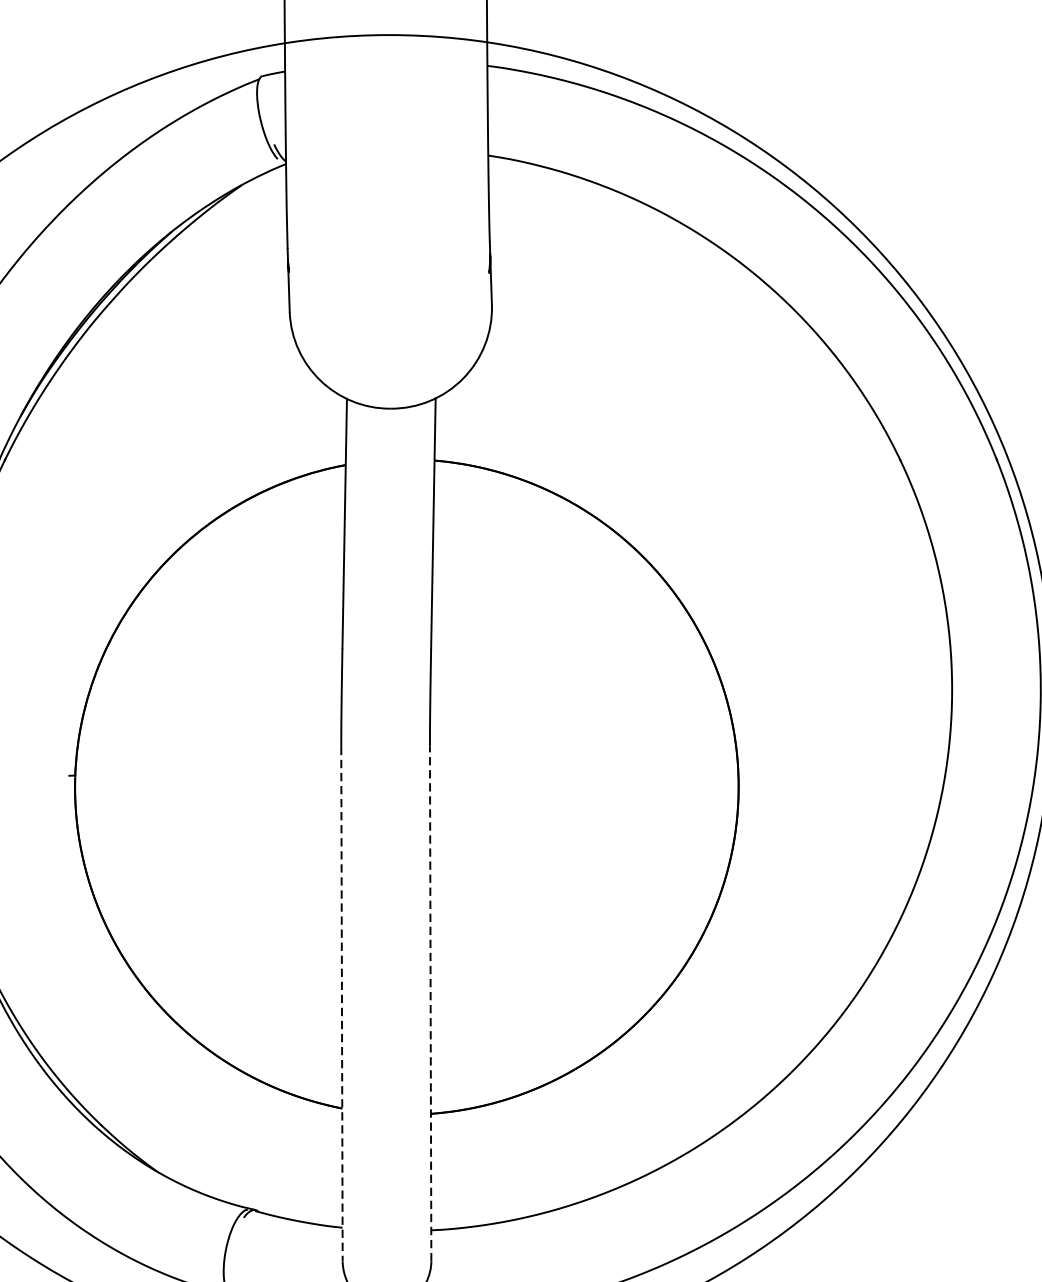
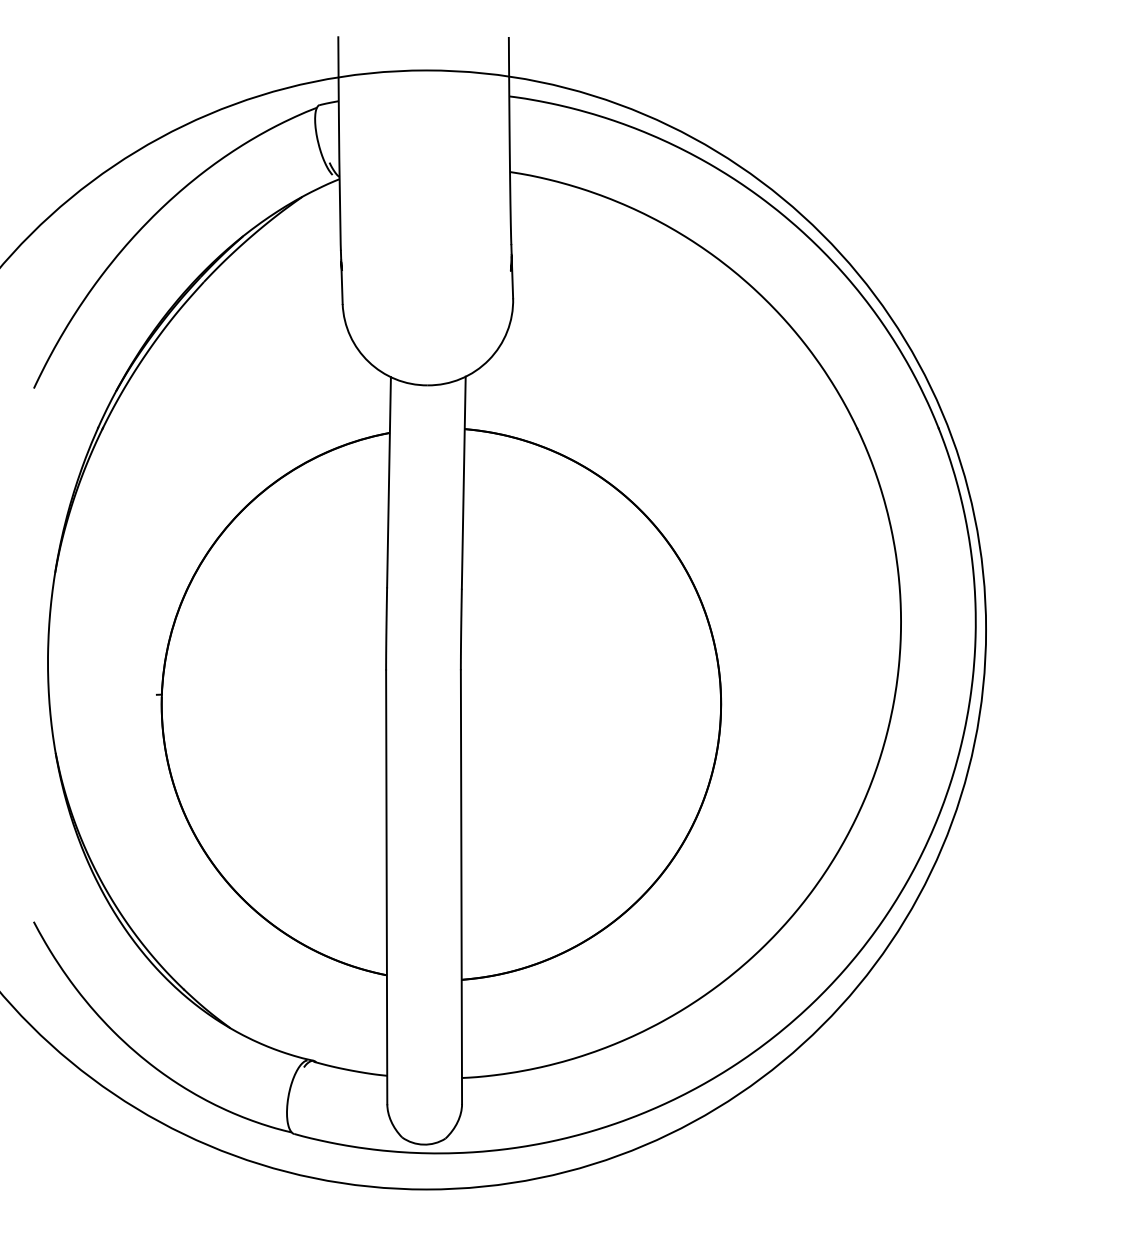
line: (341, 1004) -> (386, 887), dashed -> solid
line: (430, 1004) -> (461, 887), dashed -> solid

